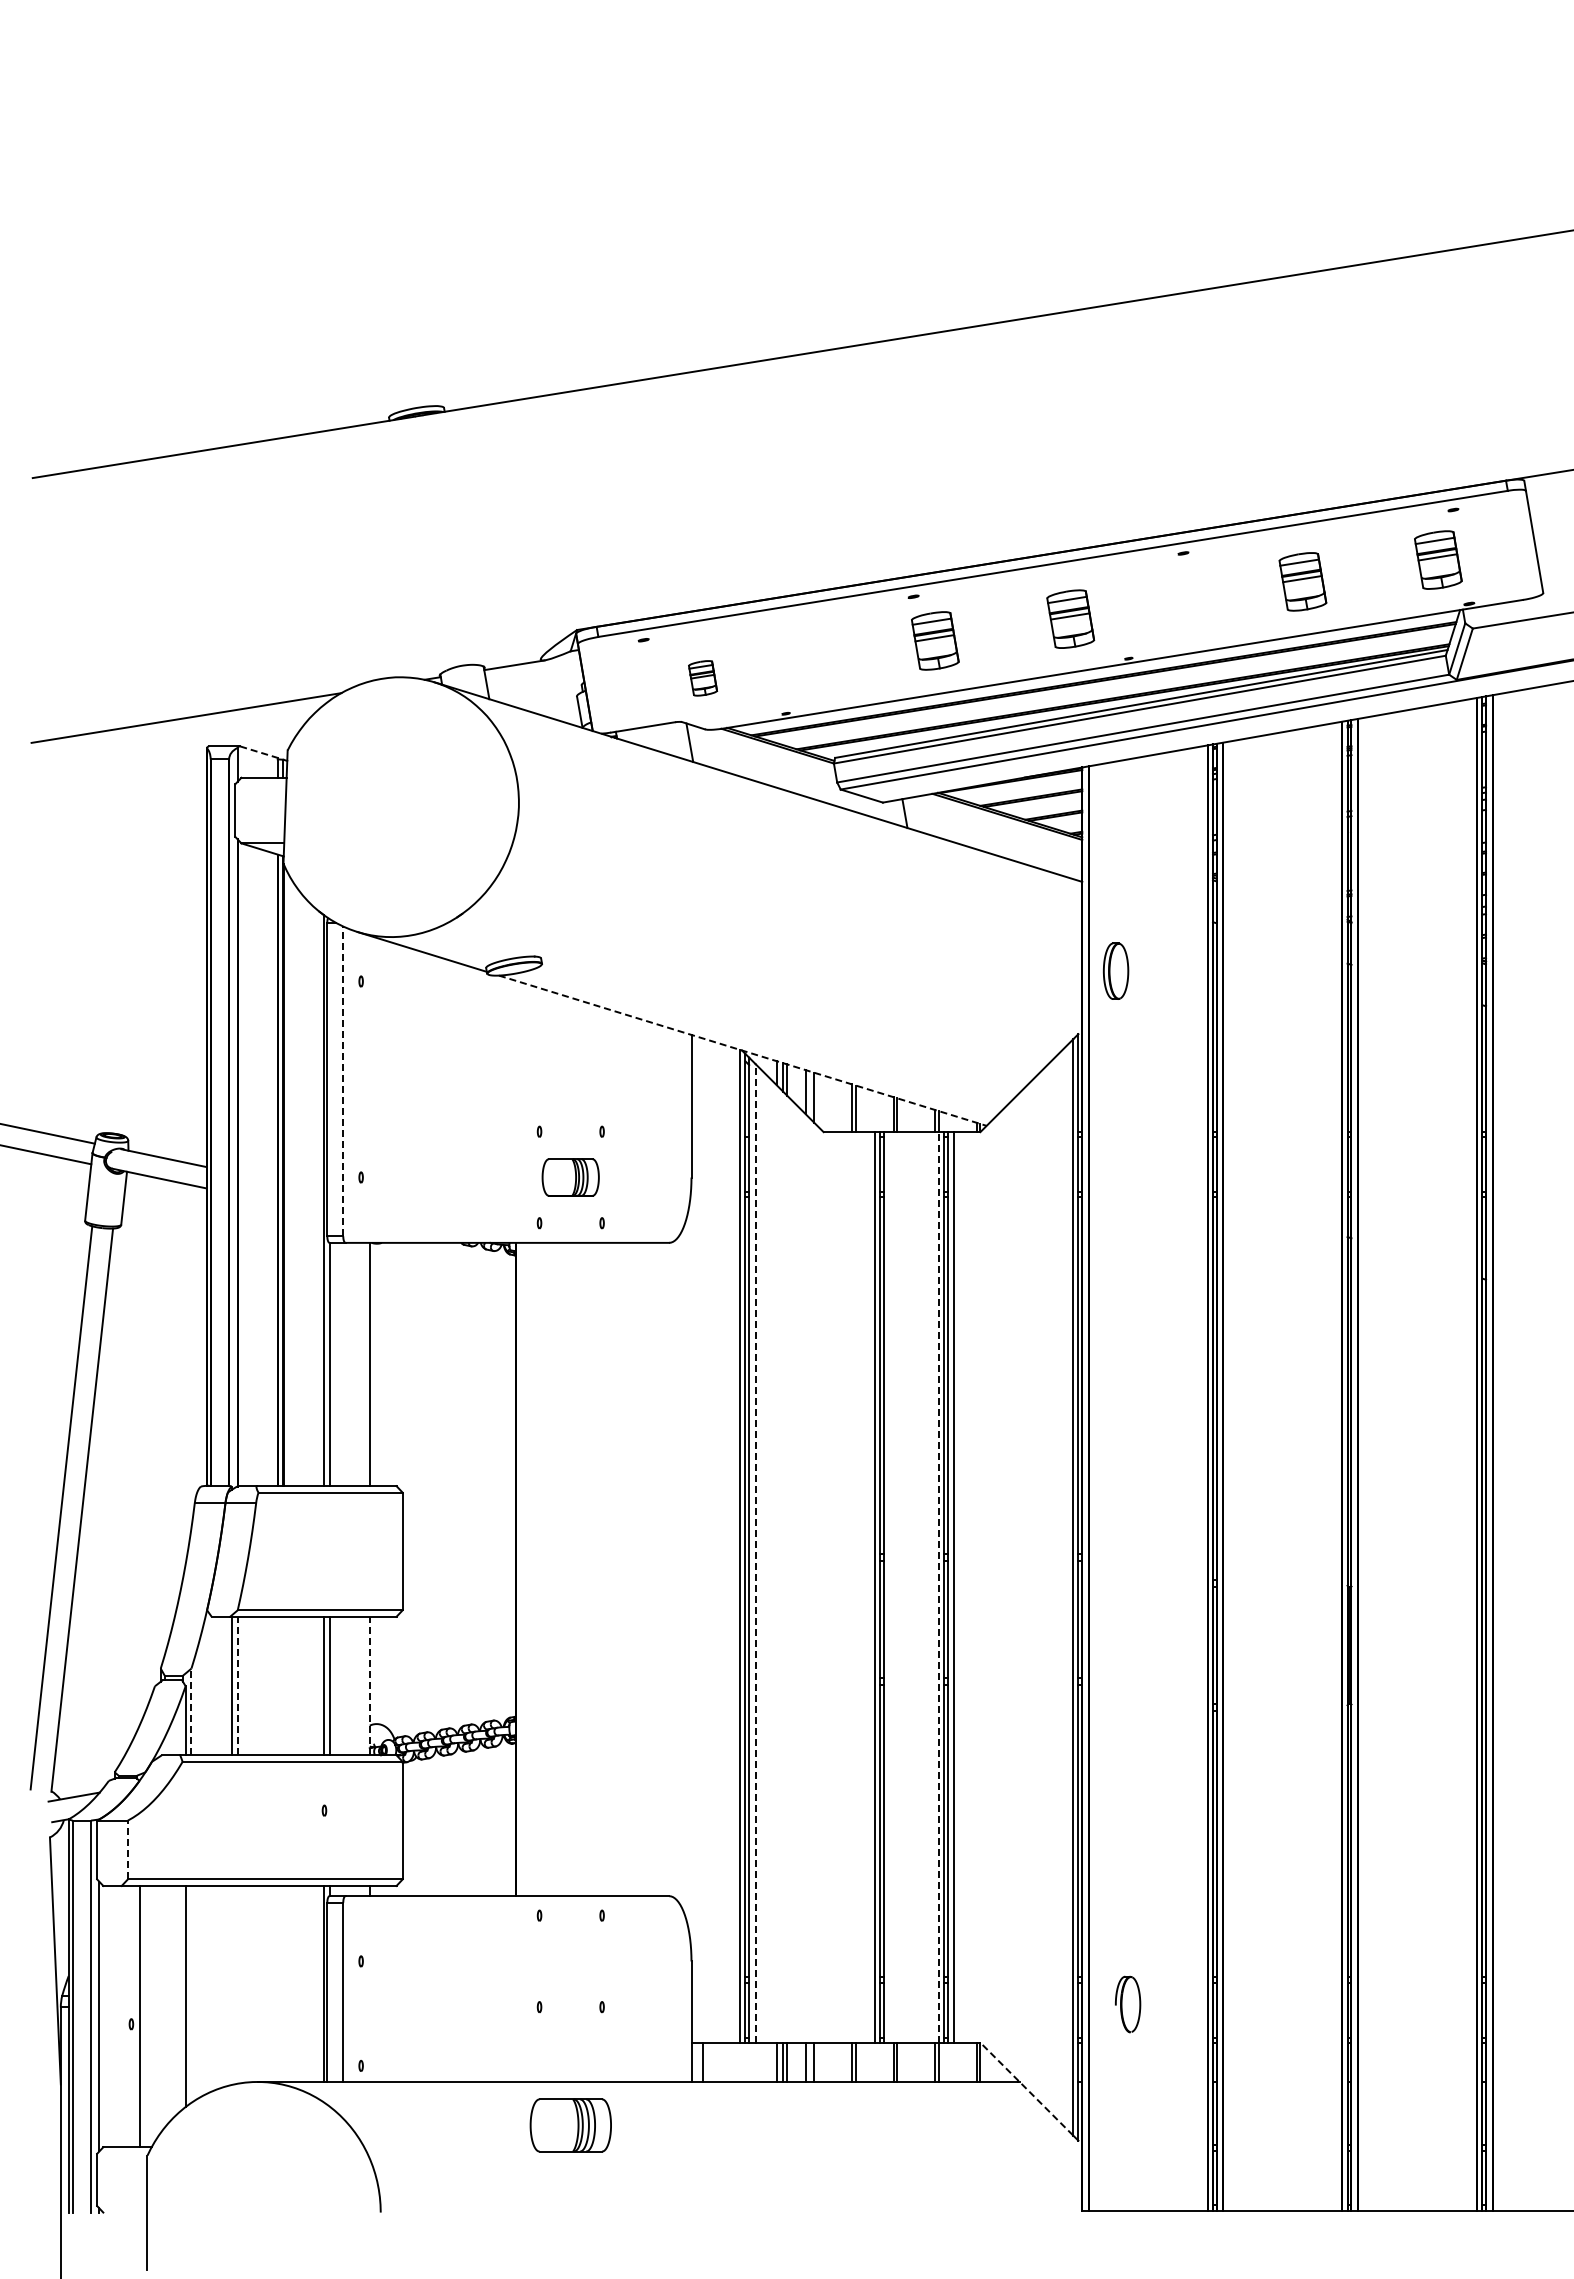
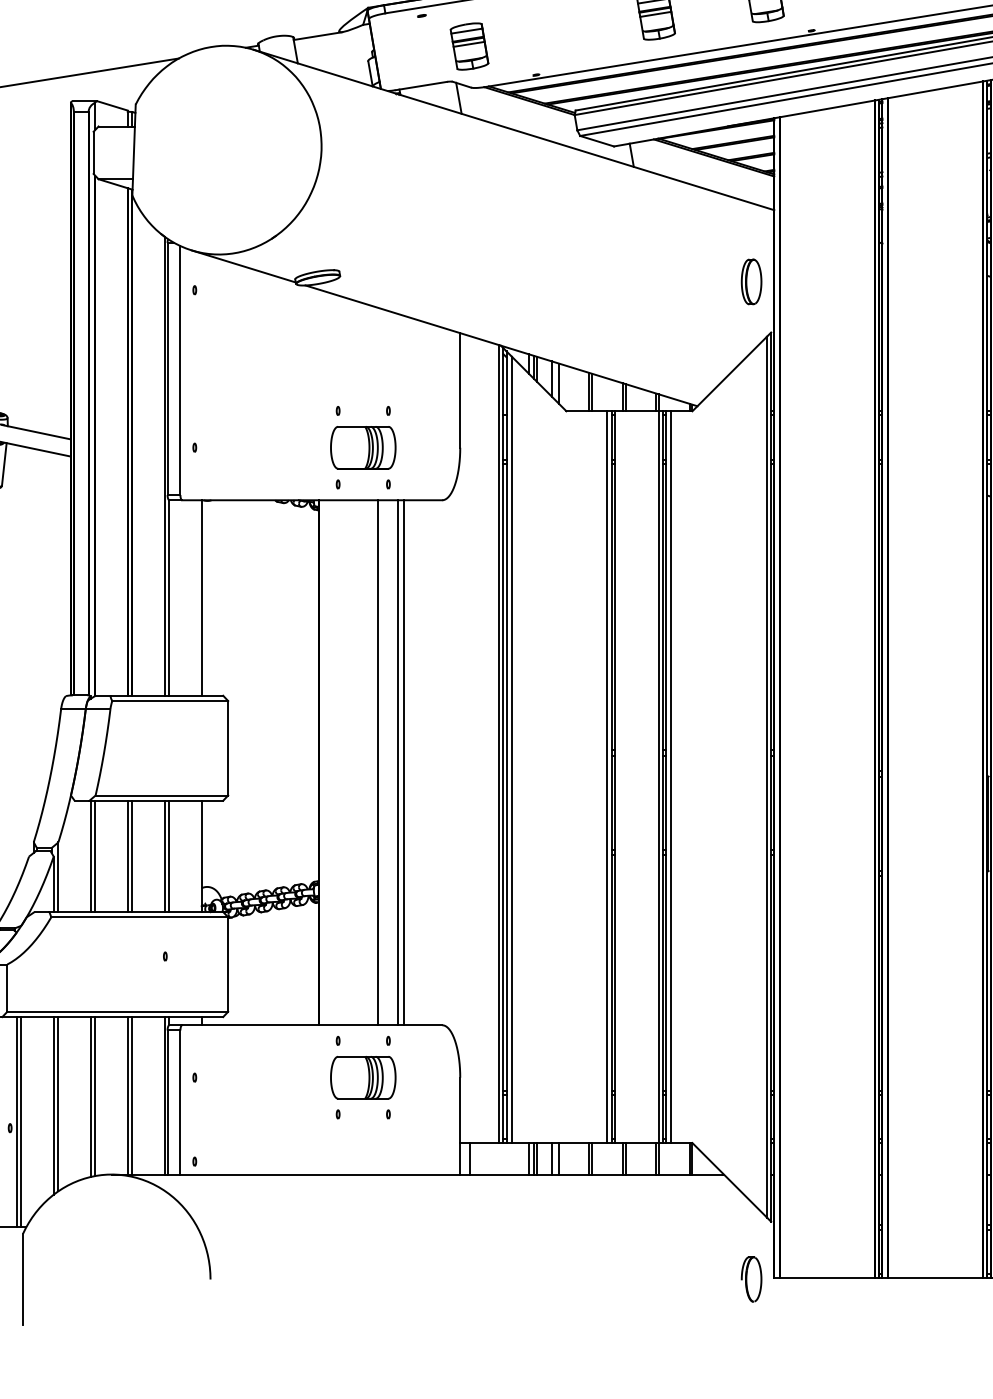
part: (702, 678) -> (469, 46), size x1.67
line: (258, 752) -> (112, 106), dashed -> solid
part: (1115, 970) -> (751, 281), moved
line: (743, 1050) -> (502, 345), dashed -> solid
line: (343, 1081) -> (180, 370), dashed -> solid
part: (570, 1177) -> (363, 447), size x1.43
line: (755, 1552) -> (511, 749), dashed -> solid
line: (589, 1569) -> (378, 762), added
line: (614, 1569) -> (398, 762), added
line: (621, 1569) -> (404, 762), added
line: (938, 1586) -> (658, 776), dashed -> solid
line: (237, 1685) -> (95, 855), dashed -> solid
line: (277, 1685) -> (127, 855), added
line: (283, 1685) -> (132, 855), added
line: (369, 1685) -> (201, 855), dashed -> solid
line: (191, 1711) -> (58, 876), dashed -> solid
line: (127, 1849) -> (7, 987), dashed -> solid
line: (277, 1983) -> (127, 1095), added
line: (283, 1983) -> (132, 1095), added
line: (231, 1984) -> (90, 1096), added
line: (237, 1984) -> (95, 1096), added
line: (191, 1993) -> (58, 1103), added
part: (1128, 2004) -> (751, 1279), moved
line: (145, 2016) -> (21, 1121), added
line: (1026, 2089) -> (729, 1180), dashed -> solid
part: (570, 2125) -> (363, 1077), moved

